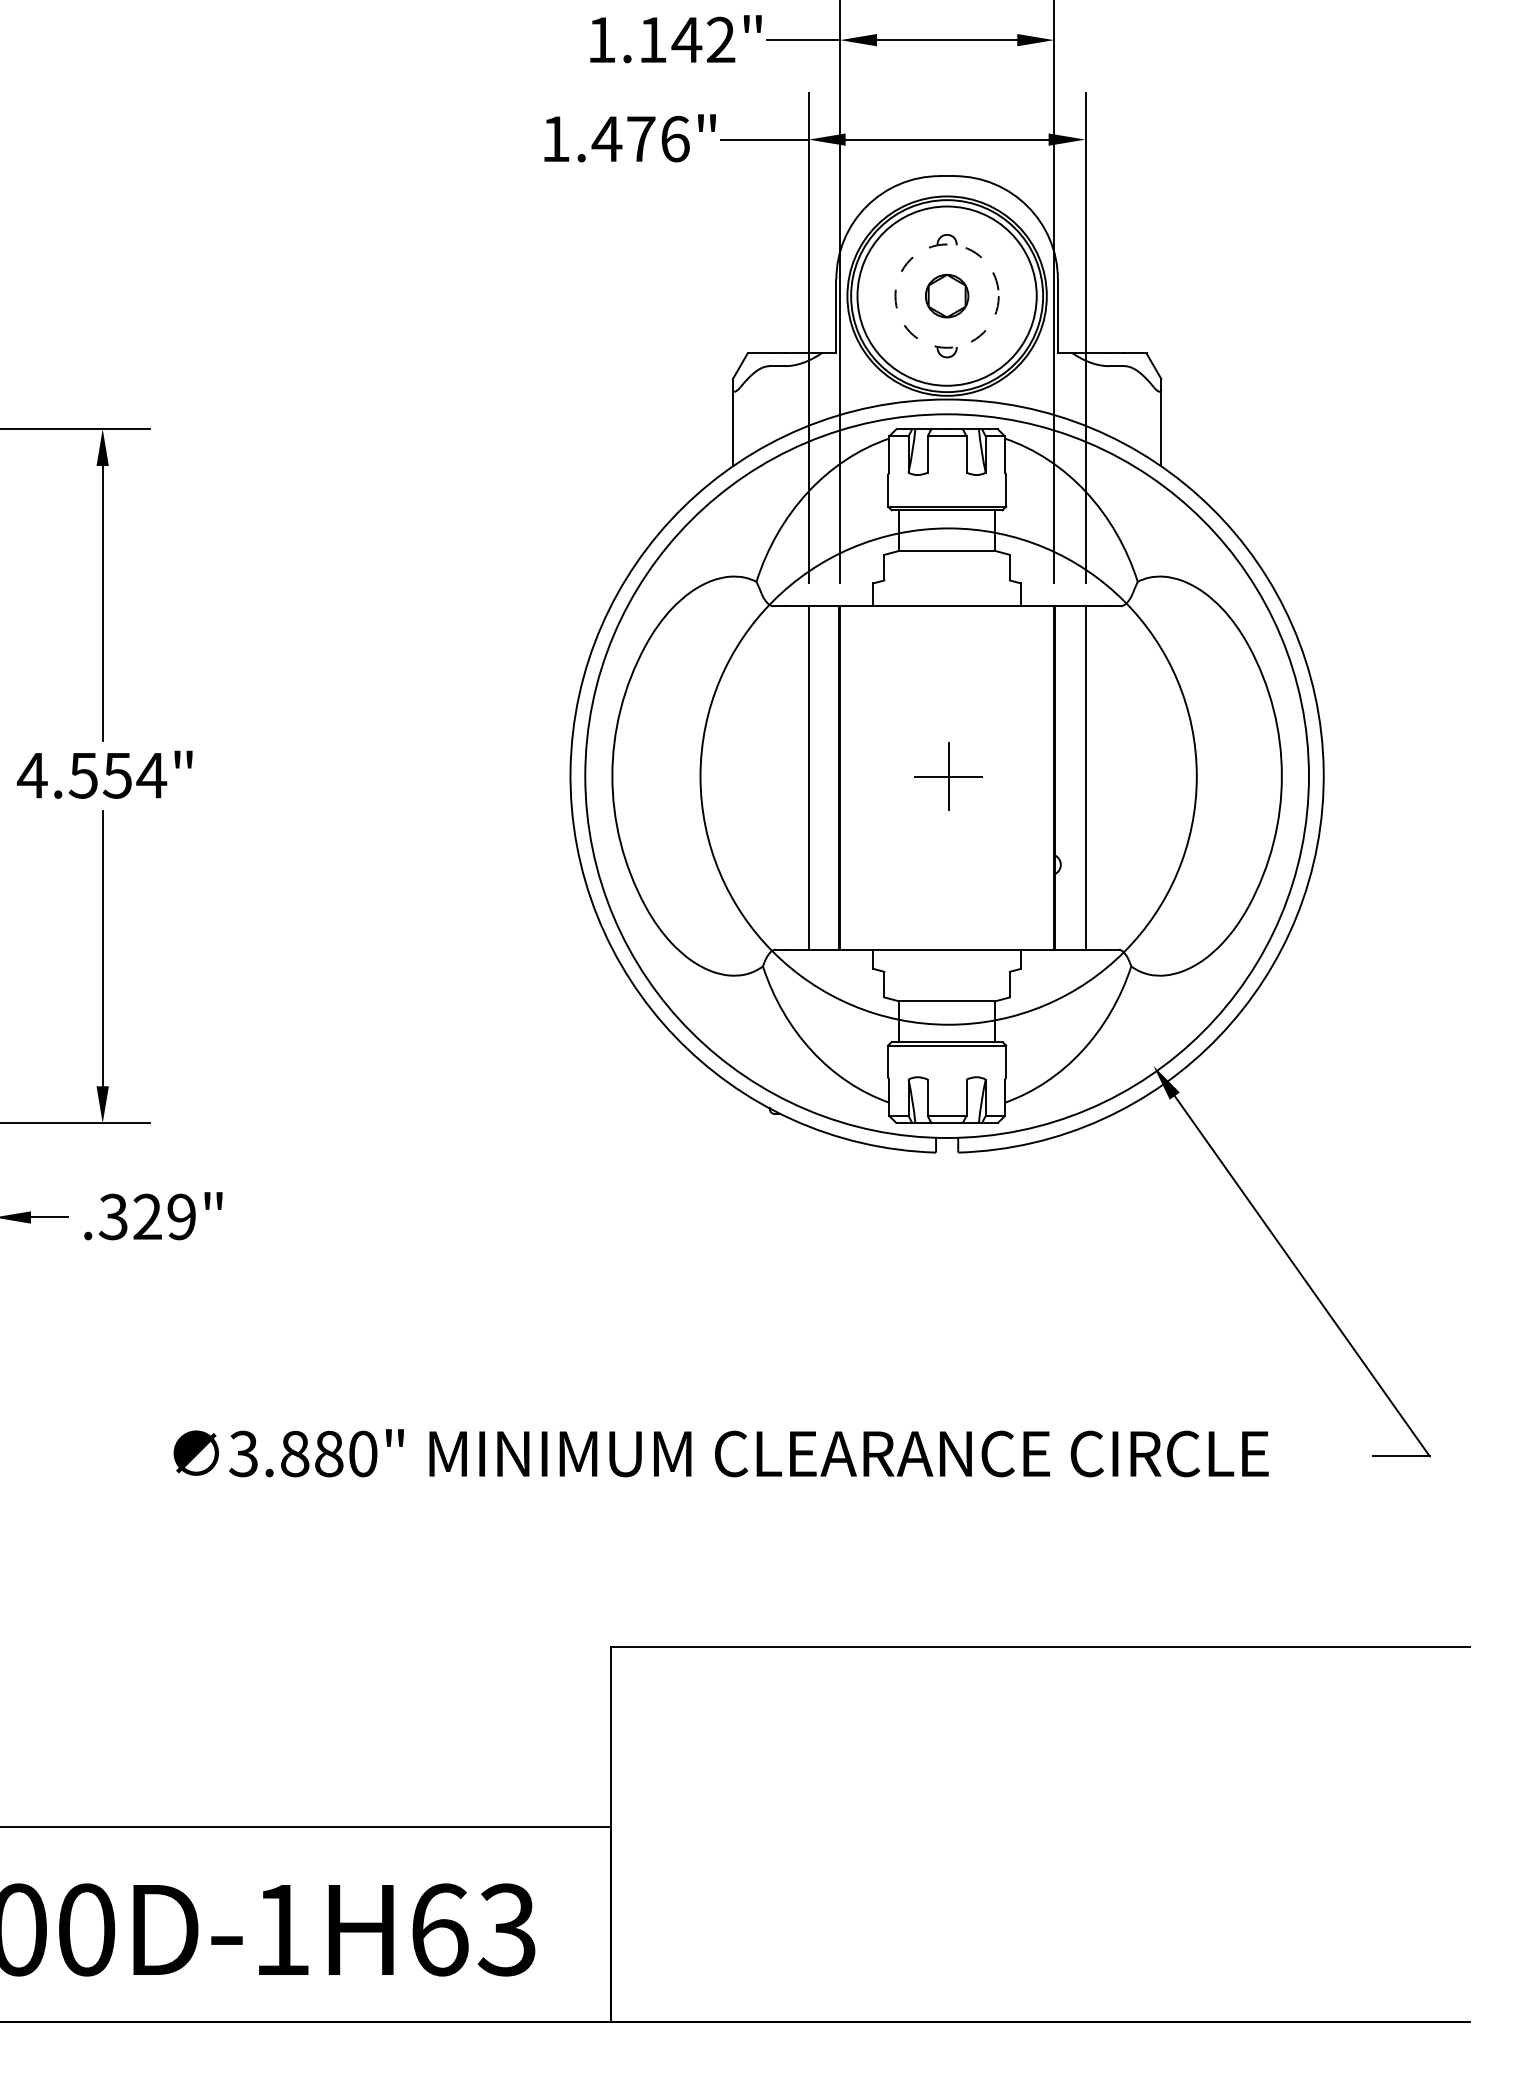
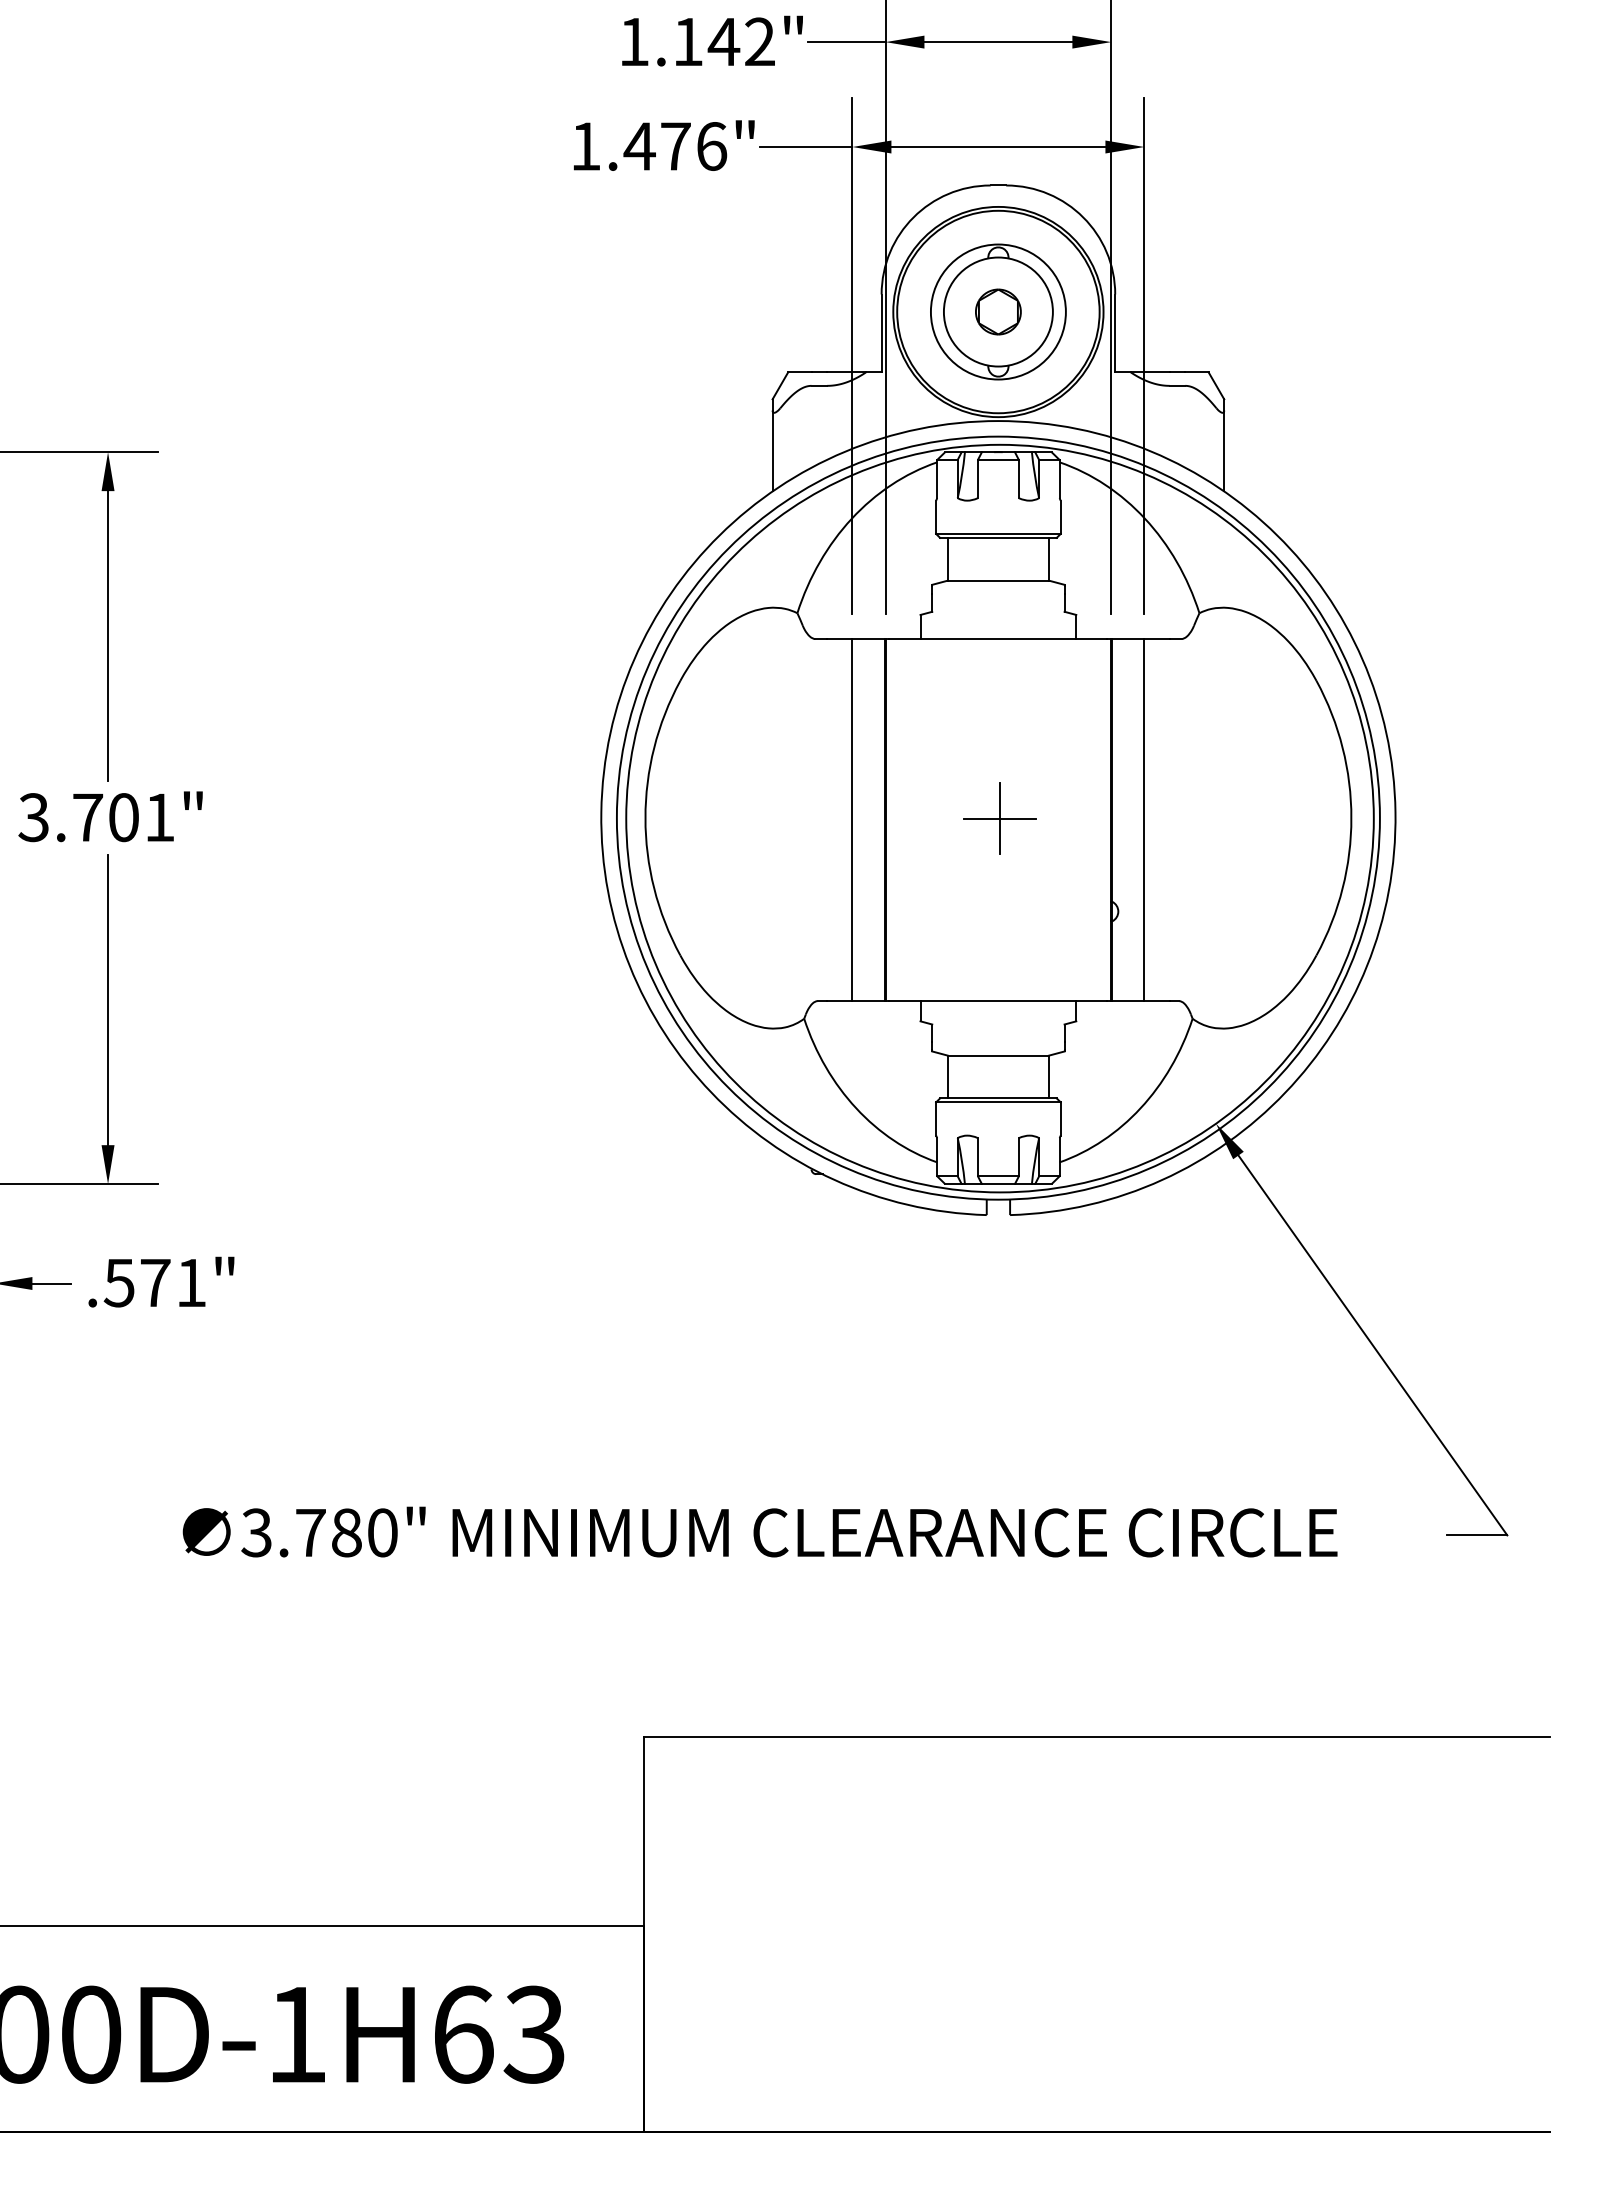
circle: (946, 295) -> (997, 311), dashed -> solid
circle: (946, 295) -> (997, 311), size x0.71
text: (91, 775) -> (96, 817), 4.554" -> 3.701"
circle: (948, 776) -> (999, 818), size x1.43
text: (146, 1216) -> (154, 1282), .329" -> .571"
text: (294, 1453) -> (310, 1532), 3.880" -> 3.780"

